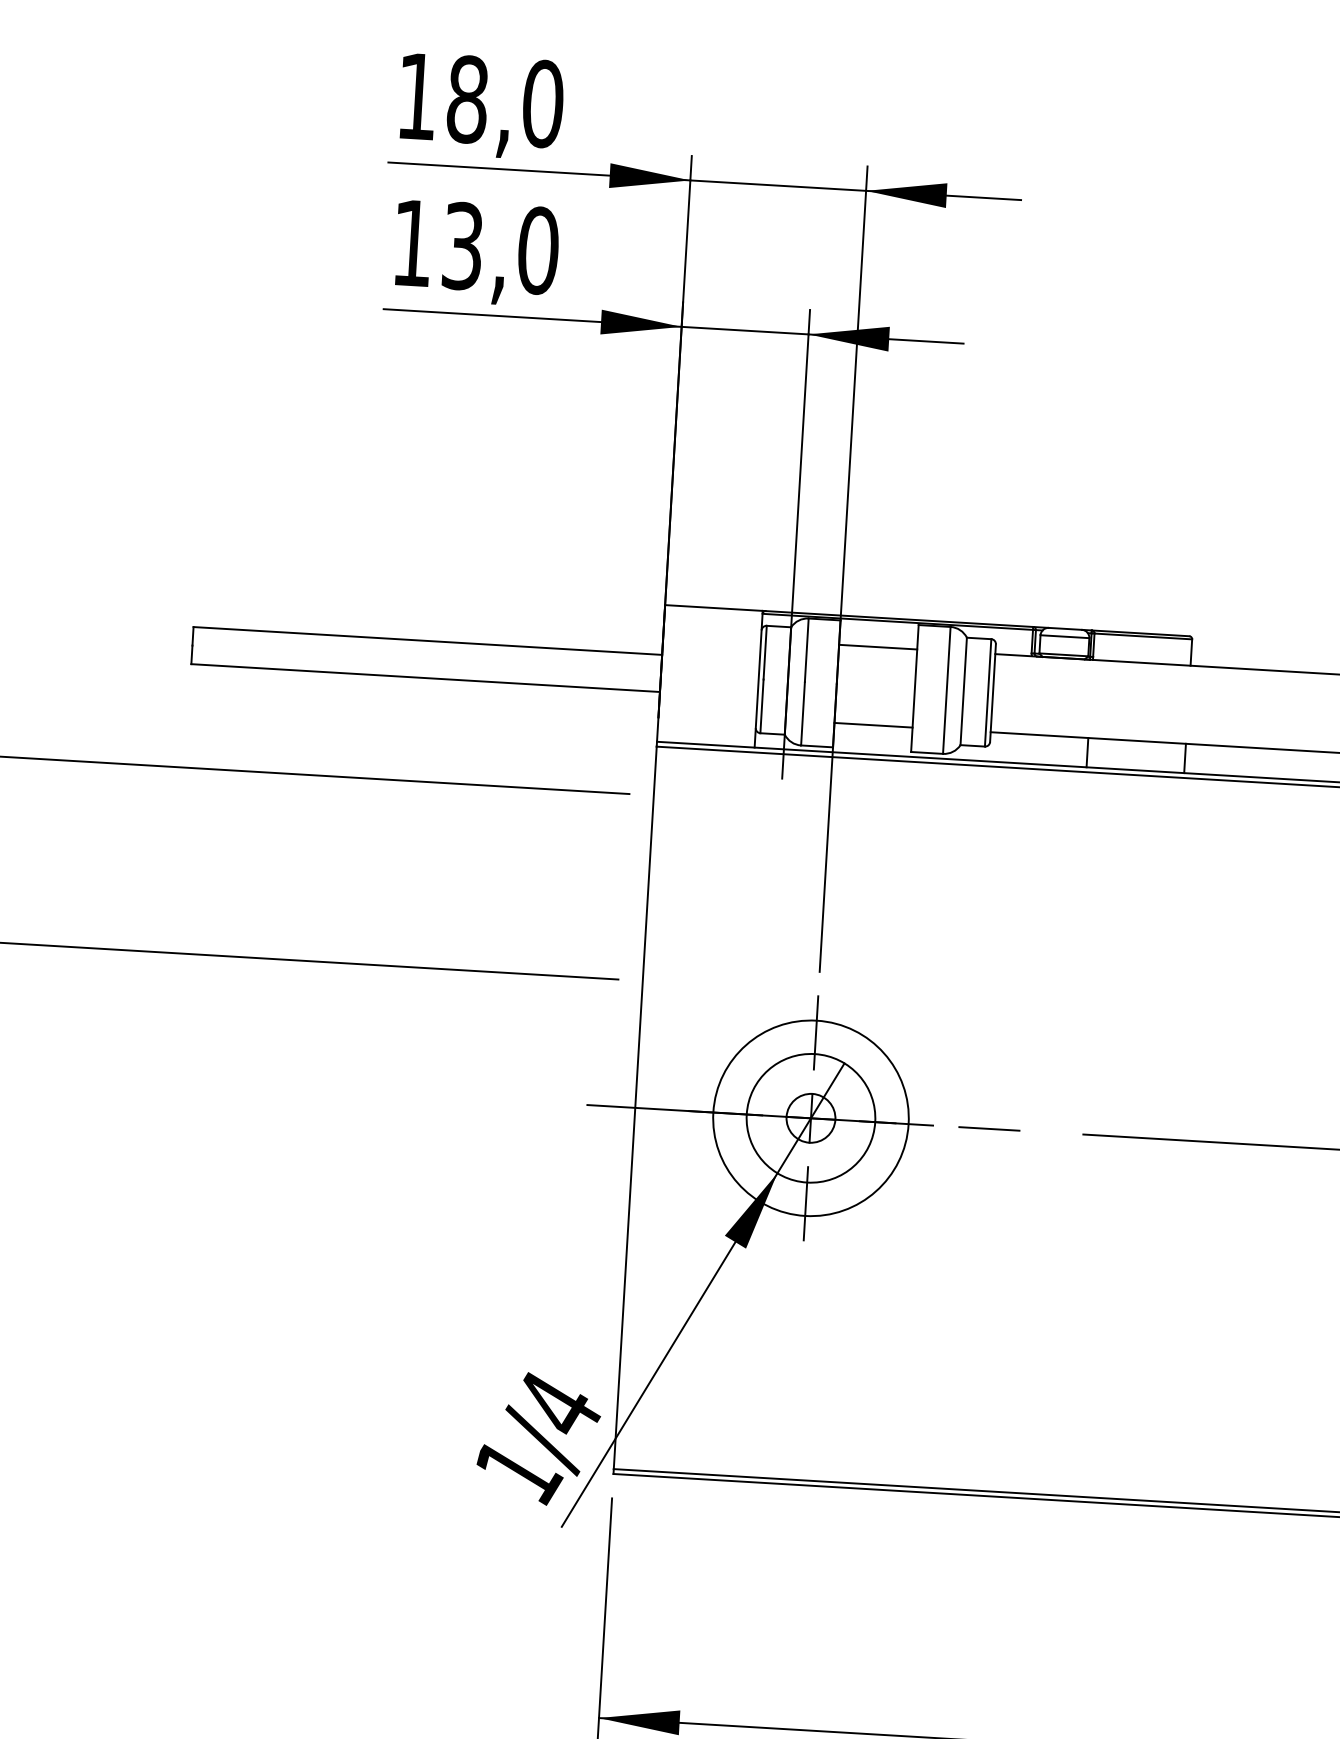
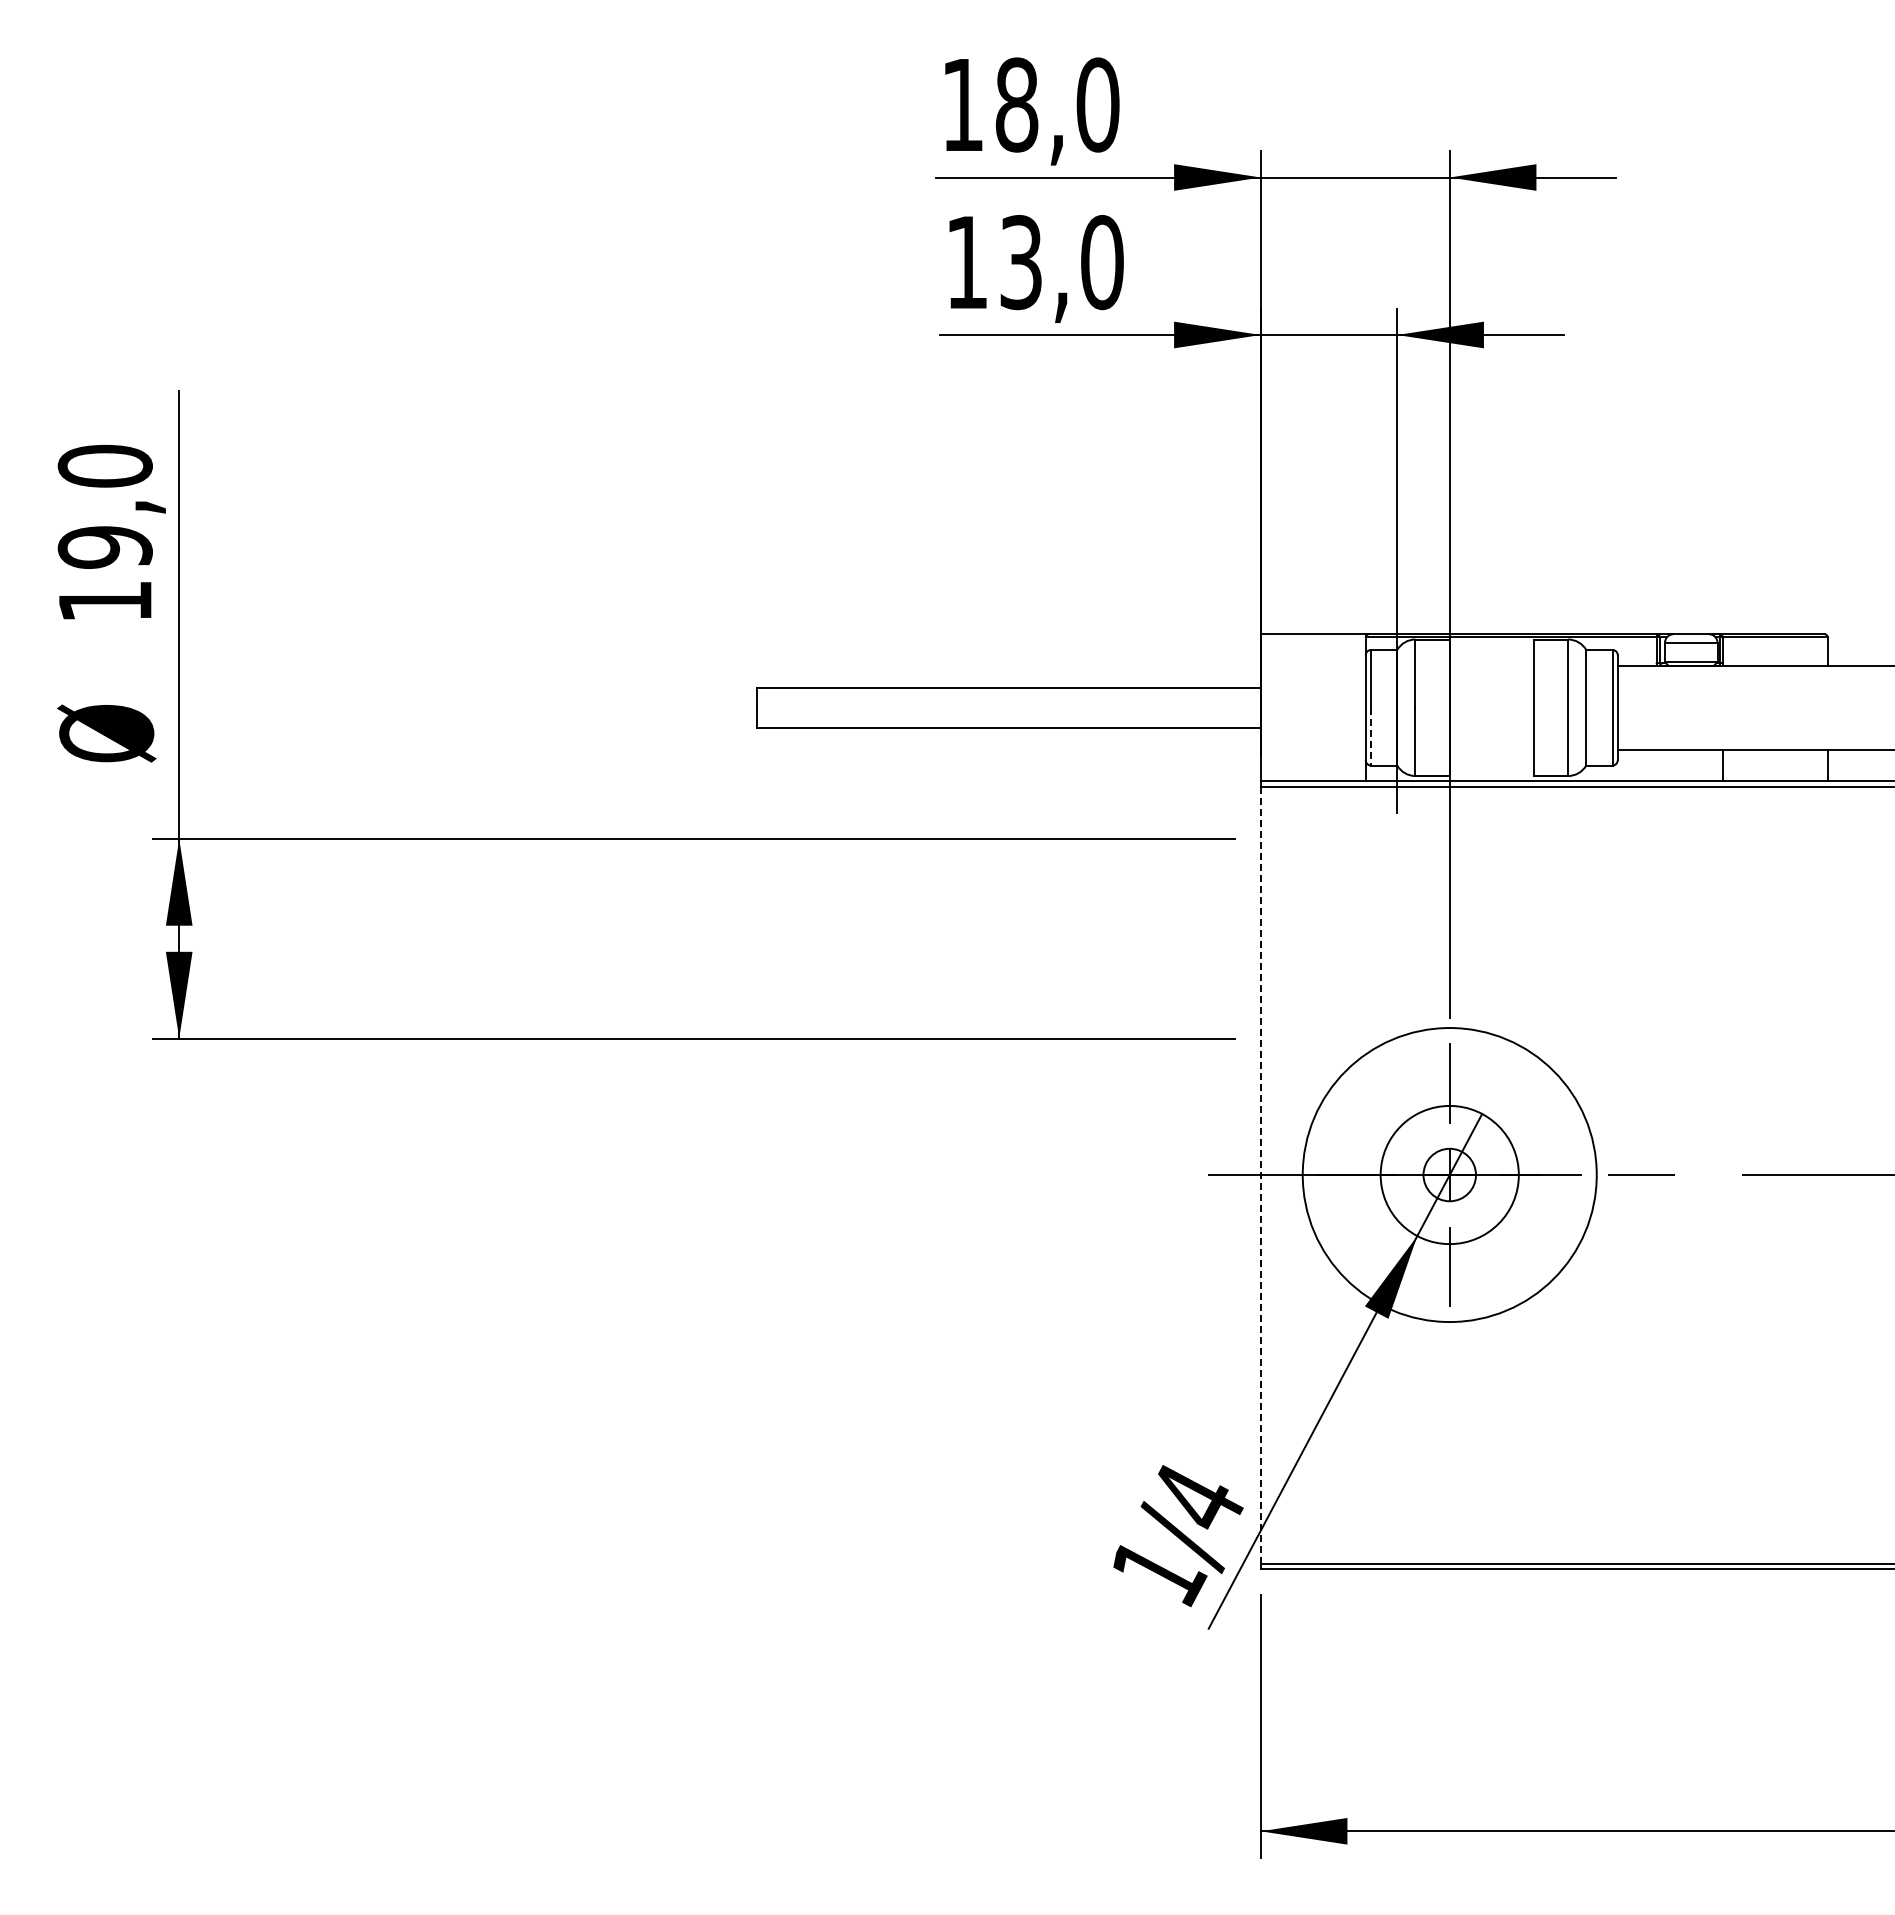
line: (877, 646) -> (1491, 665), removed
line: (762, 706) -> (1371, 736), solid -> dashed
line: (873, 724) -> (1491, 749), removed
line: (635, 1108) -> (1260, 1175), solid -> dashed
circle: (810, 1118) -> (1449, 1175), size x1.4

